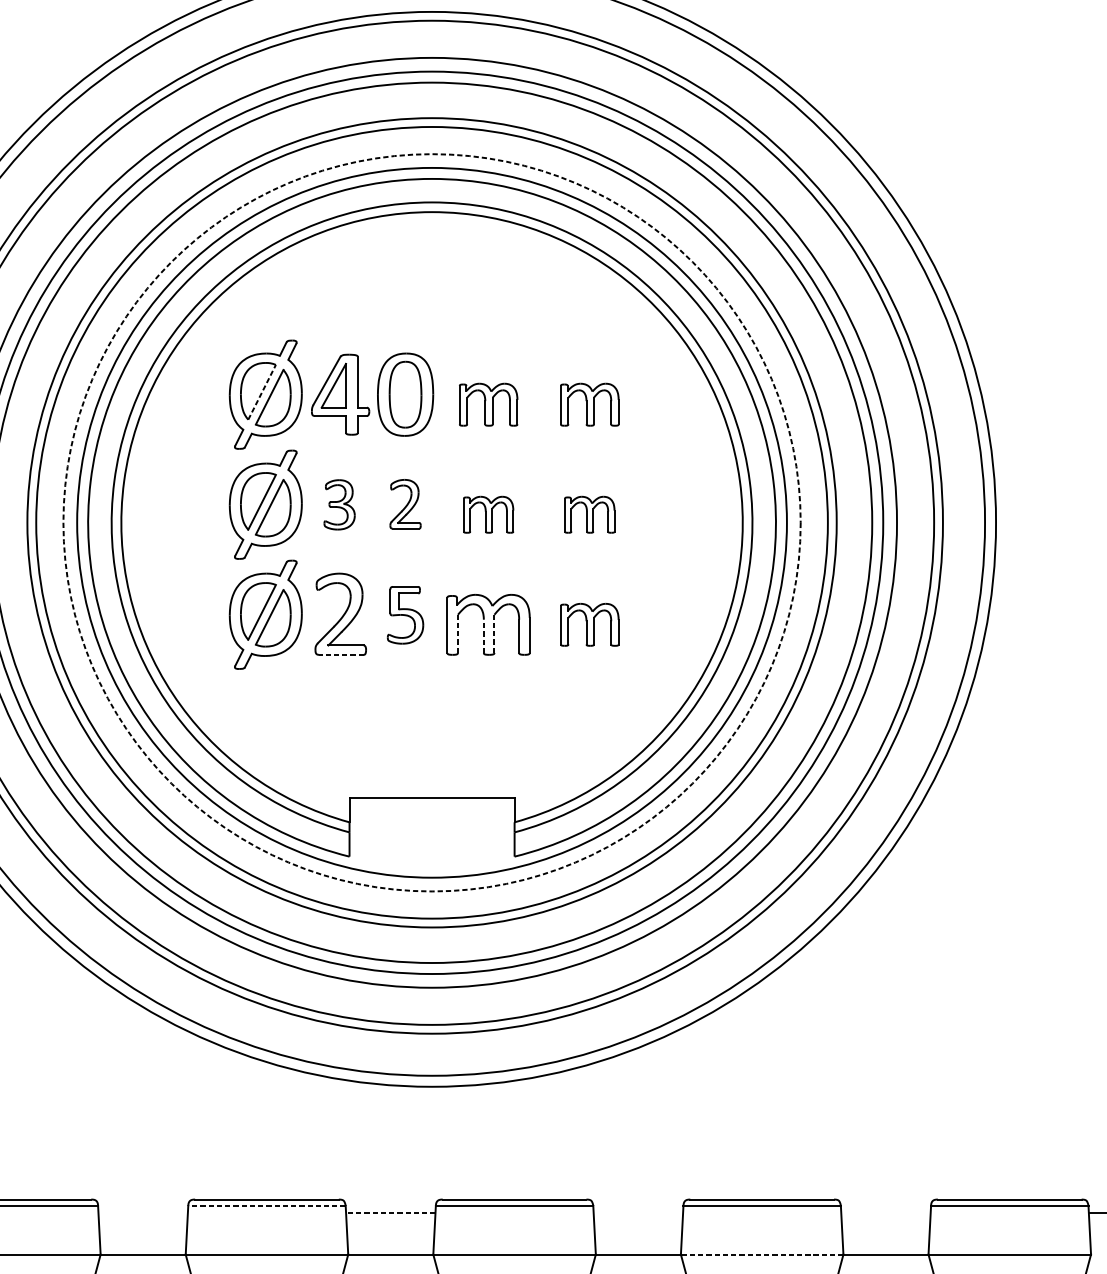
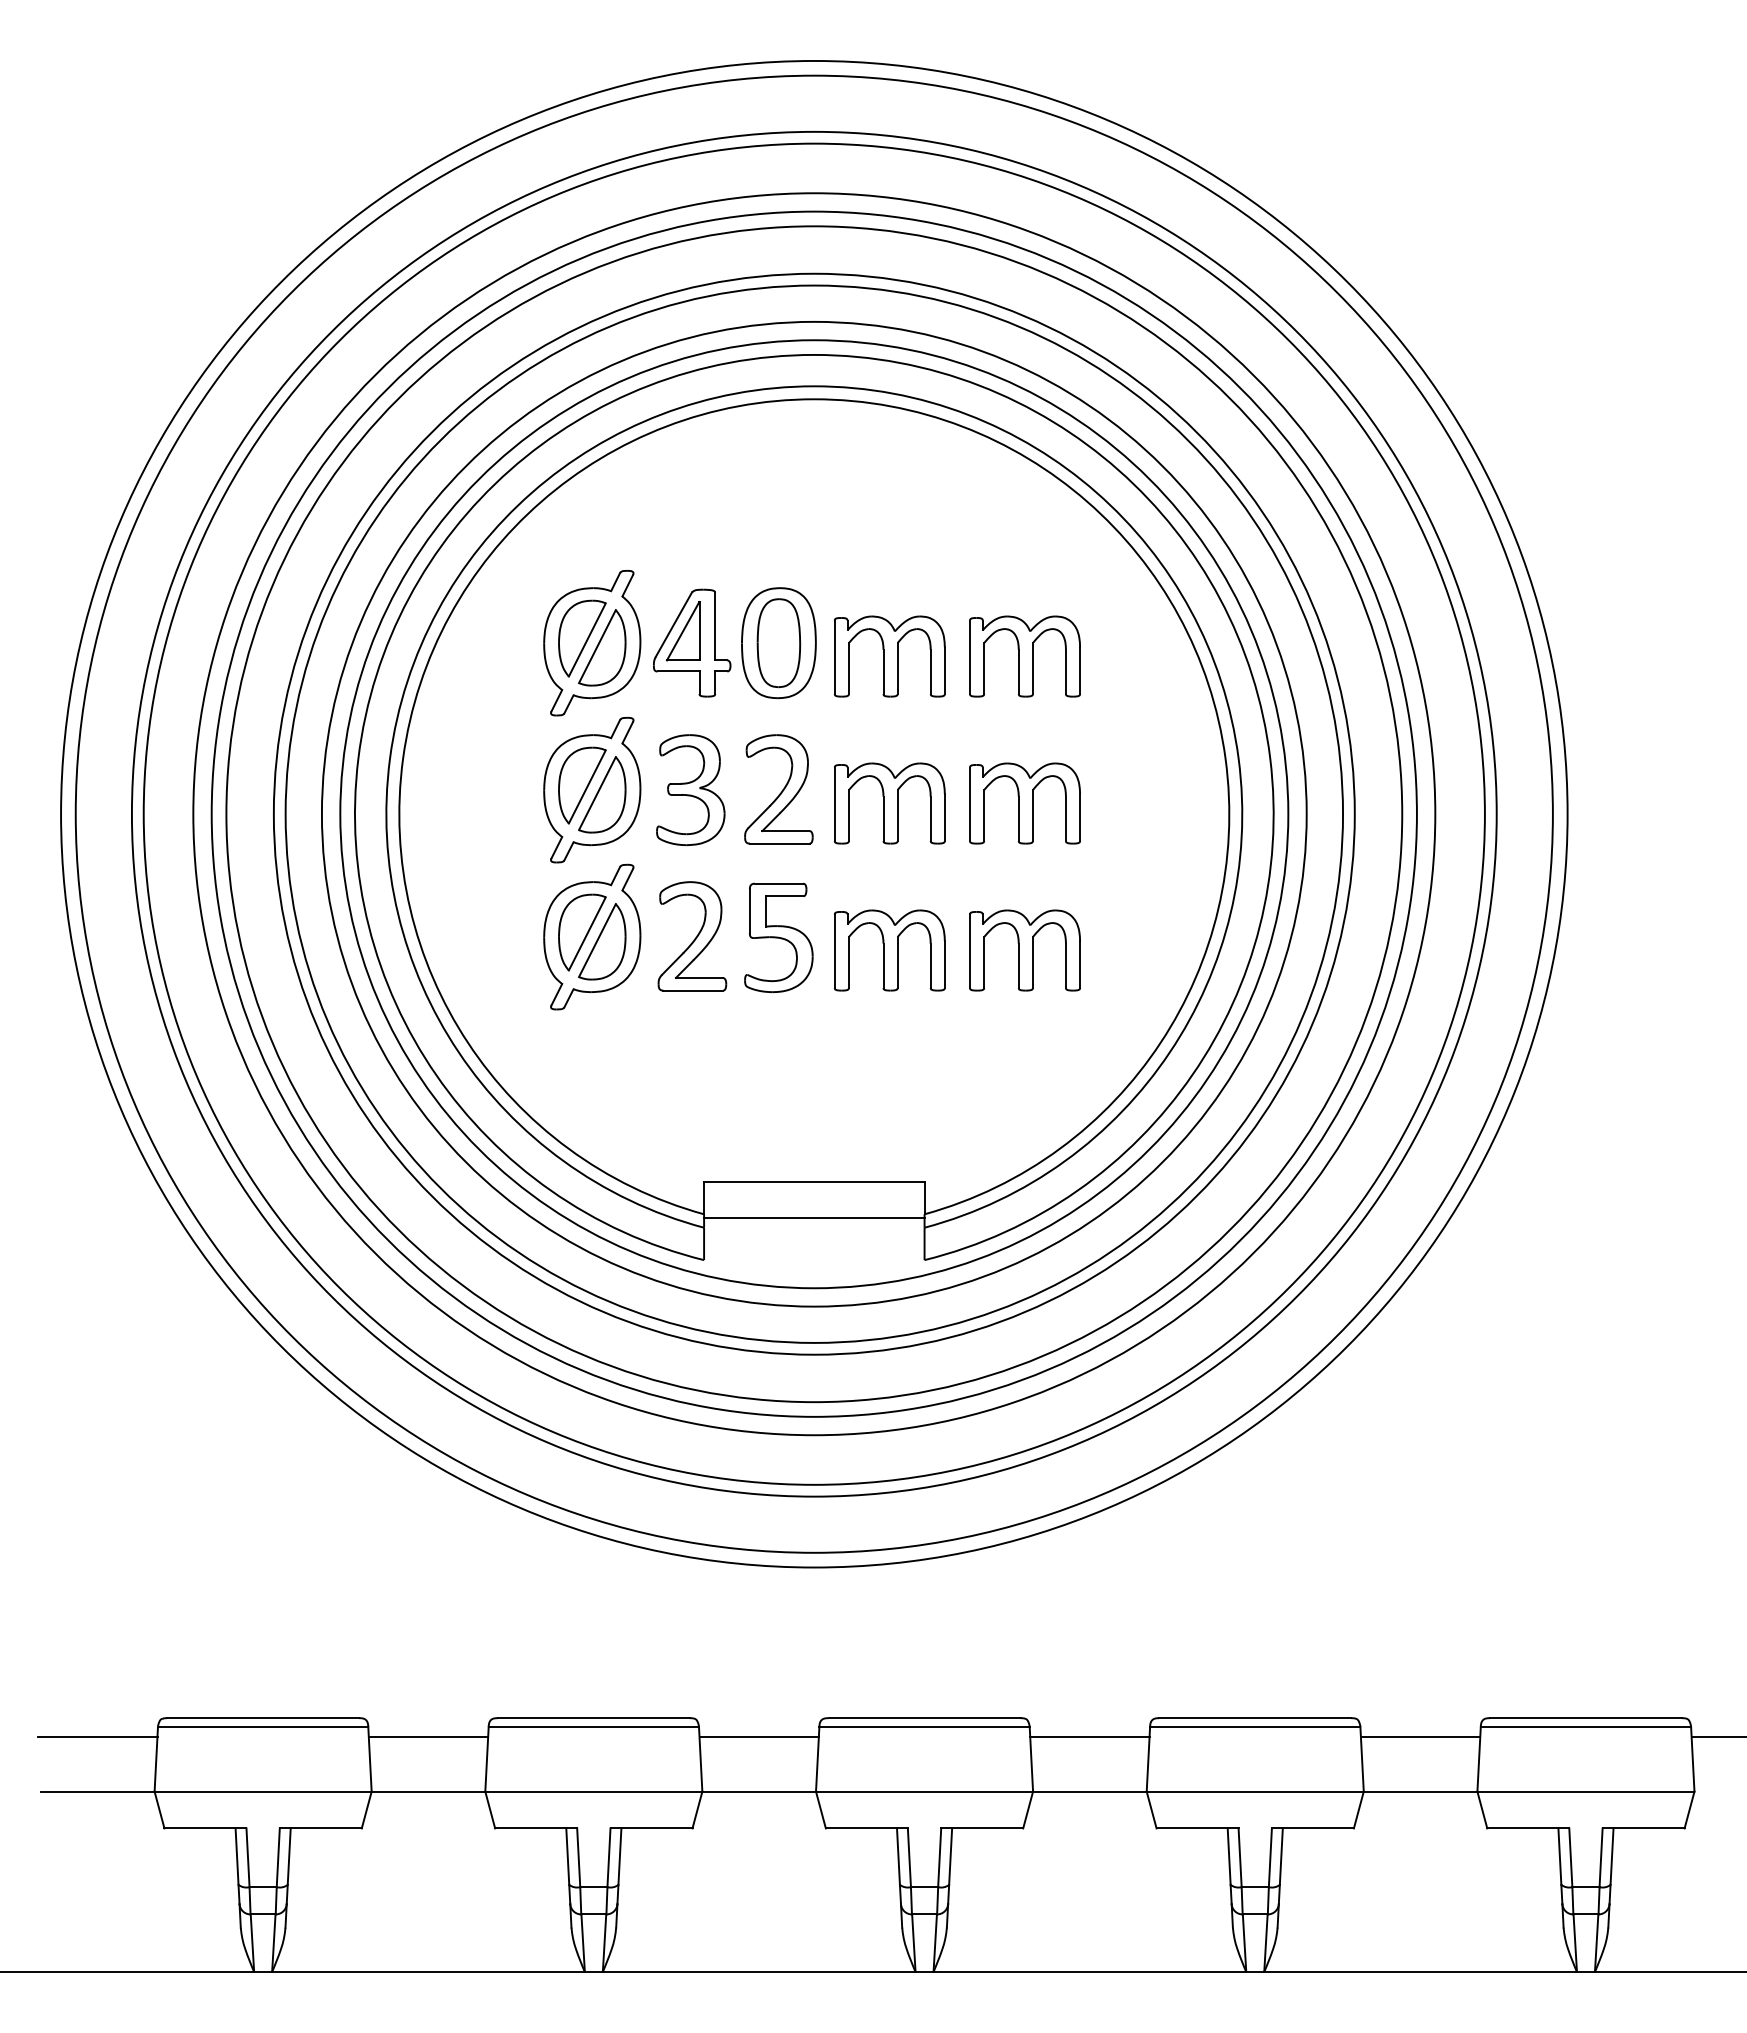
line: (262, 391) -> (587, 639), dashed -> solid
part: (488, 404) -> (889, 656), size x1.43
part: (589, 404) -> (1024, 656), size x1.43
part: (405, 504) -> (778, 789), size x1.67
part: (339, 505) -> (690, 790), size x1.67
part: (488, 514) -> (889, 803), size x1.67
part: (589, 514) -> (1024, 803), size x1.67
circle: (431, 522) -> (813, 813), dashed -> solid
part: (405, 615) -> (778, 937), size x1.43
part: (589, 624) -> (1024, 950), size x1.43
line: (457, 633) -> (848, 962), dashed -> solid
line: (494, 633) -> (897, 962), dashed -> solid
line: (483, 636) -> (883, 965), dashed -> solid
line: (341, 654) -> (693, 990), dashed -> solid
line: (432, 825) -> (814, 1218), added
line: (266, 1205) -> (593, 1726), dashed -> solid
line: (143, 1213) -> (428, 1736), added
line: (391, 1213) -> (759, 1736), dashed -> solid
line: (638, 1213) -> (1089, 1736), added
line: (885, 1213) -> (1420, 1736), added
line: (762, 1254) -> (1255, 1791), dashed -> solid

